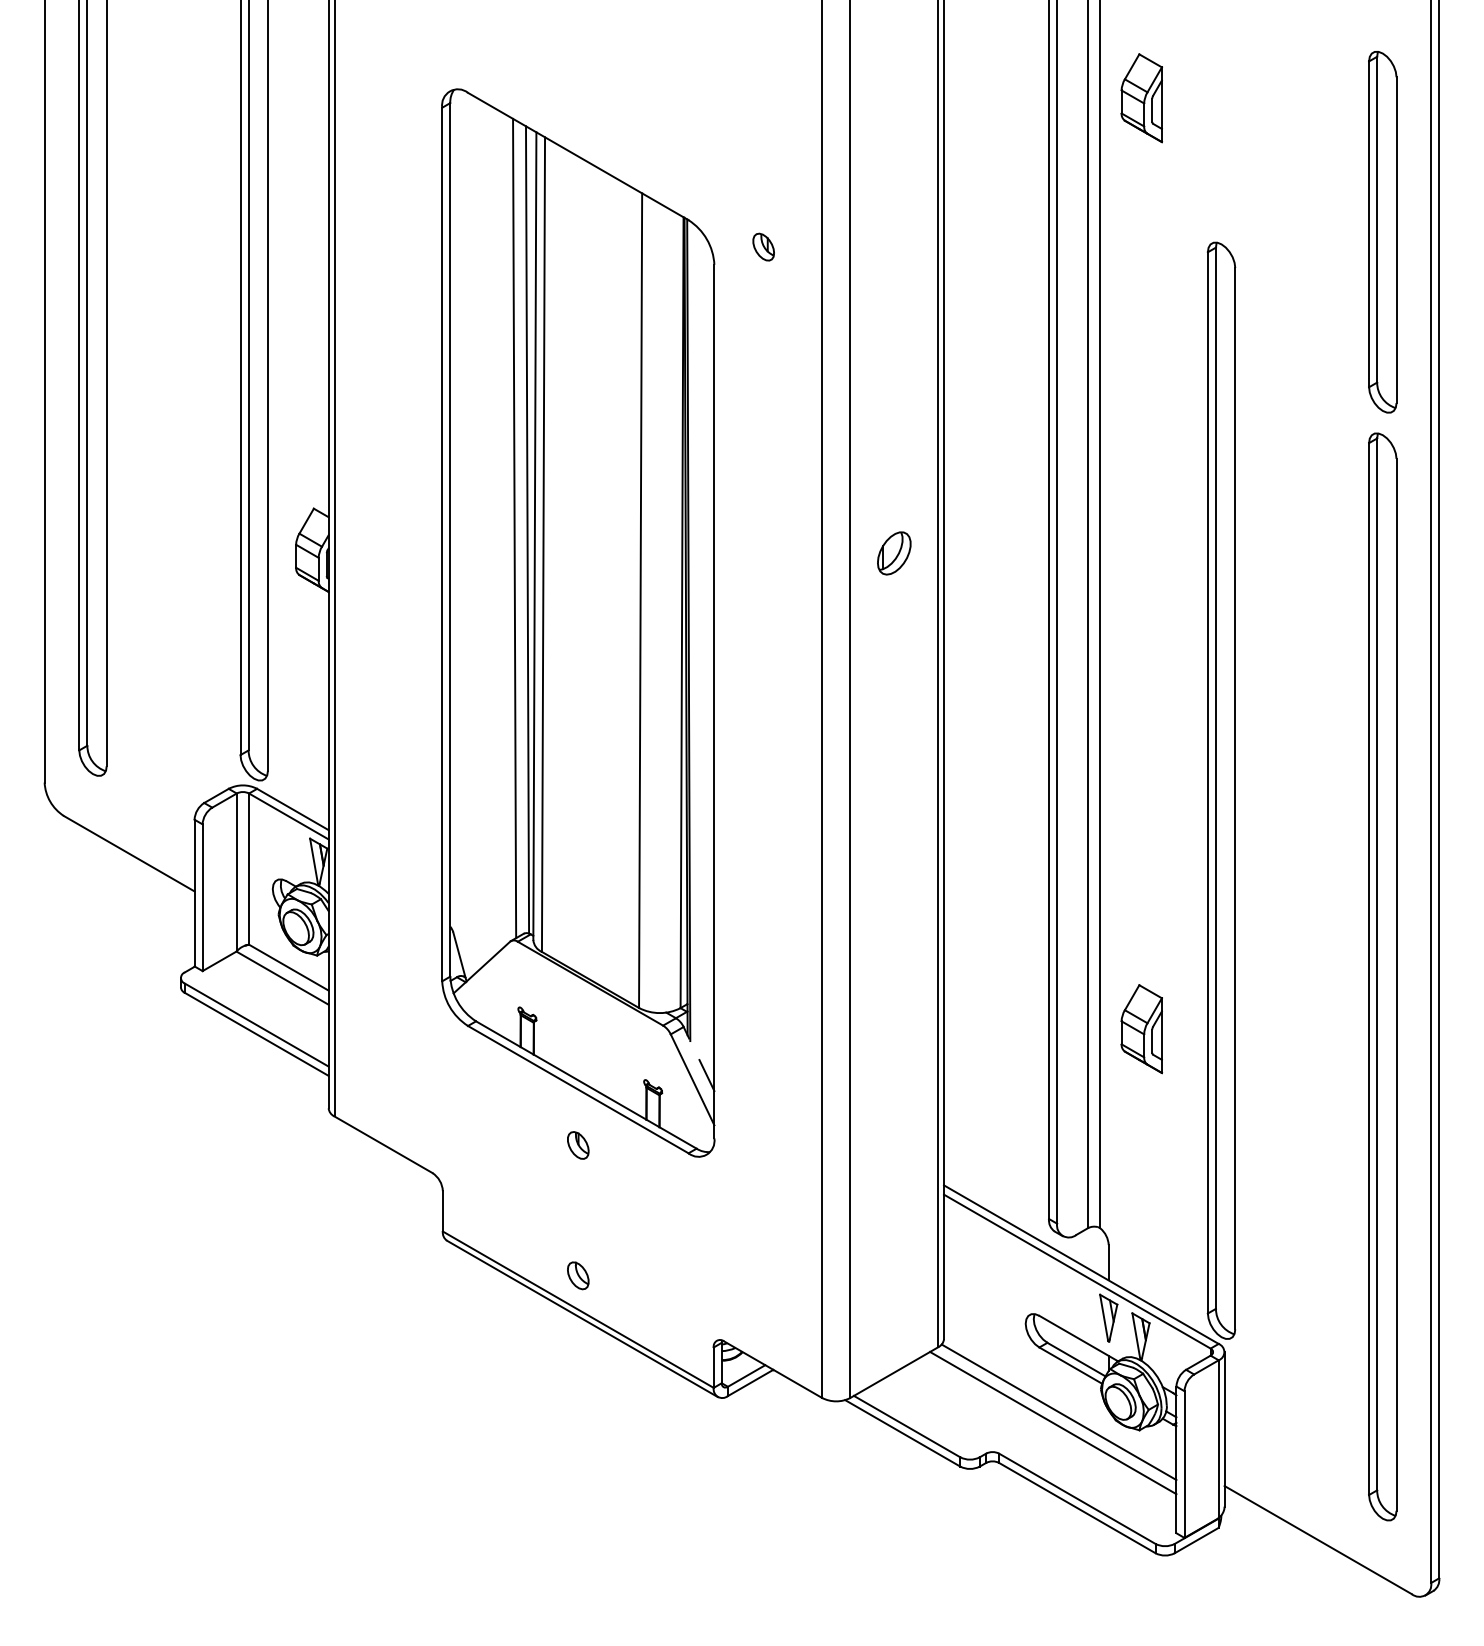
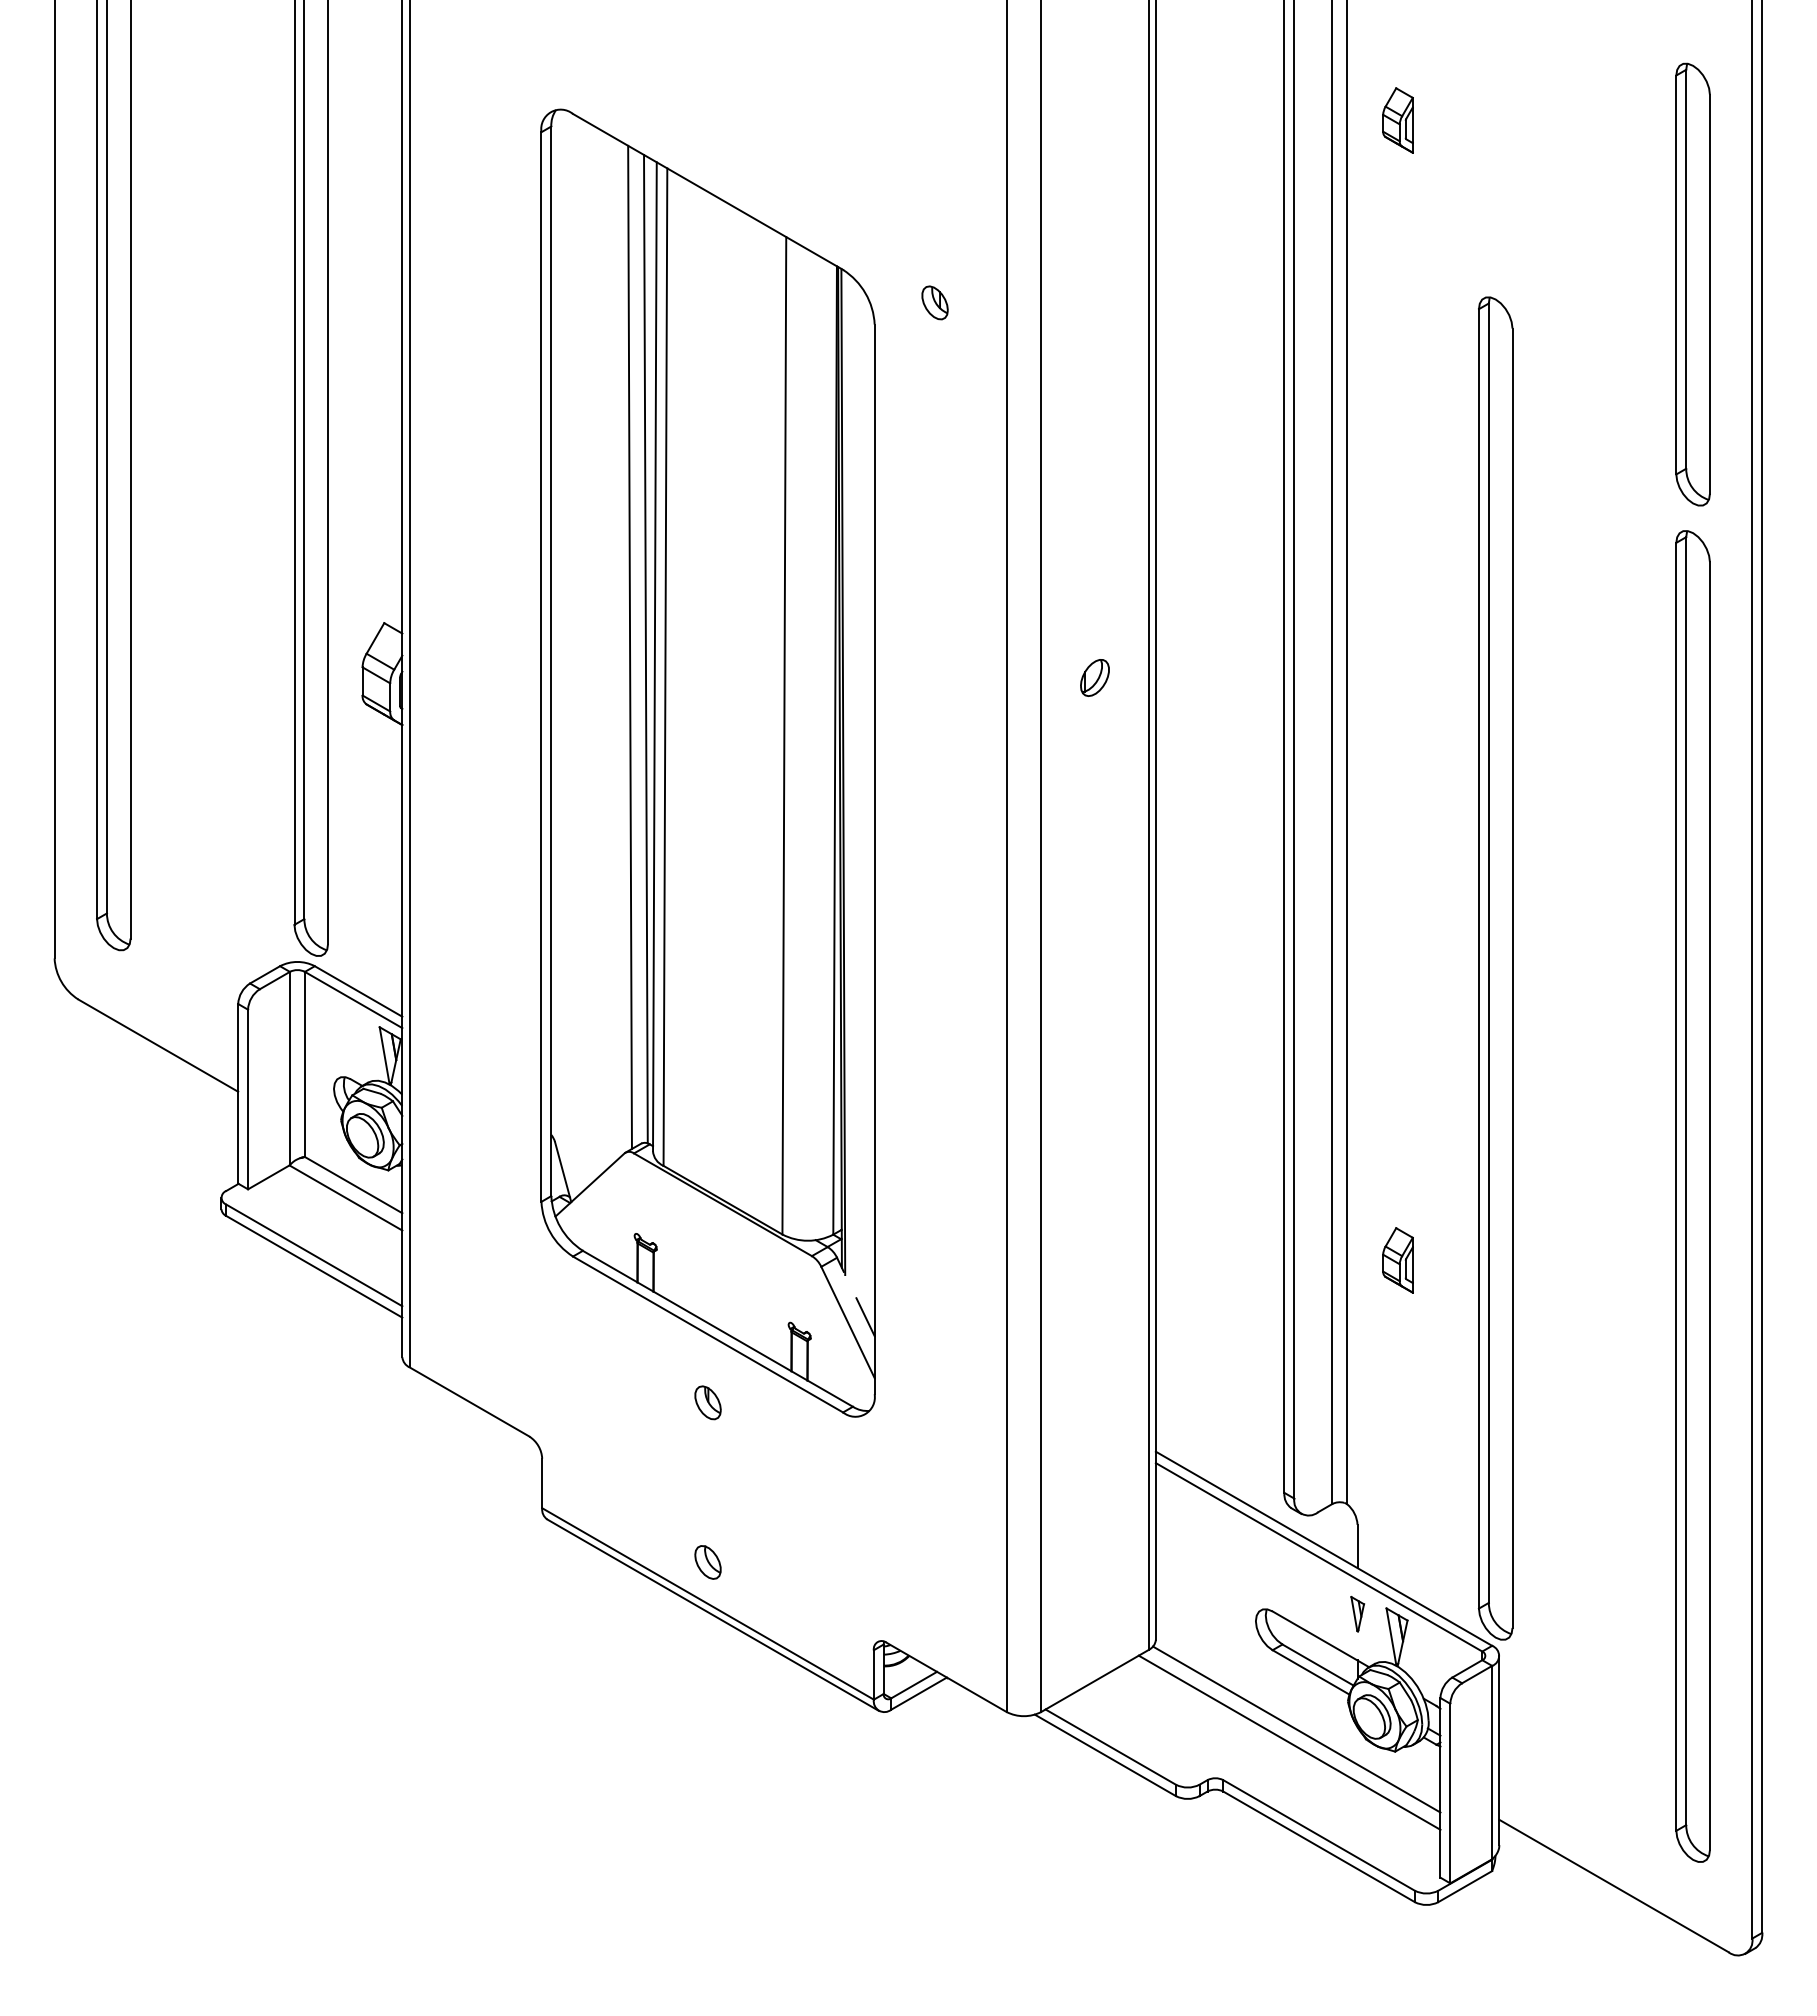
part: (1141, 98) -> (1397, 120), size x0.6
part: (893, 553) -> (1094, 677), size x0.7
part: (1141, 1029) -> (1397, 1260), size x0.6
part: (1108, 1317) -> (1357, 1613), size x0.6

